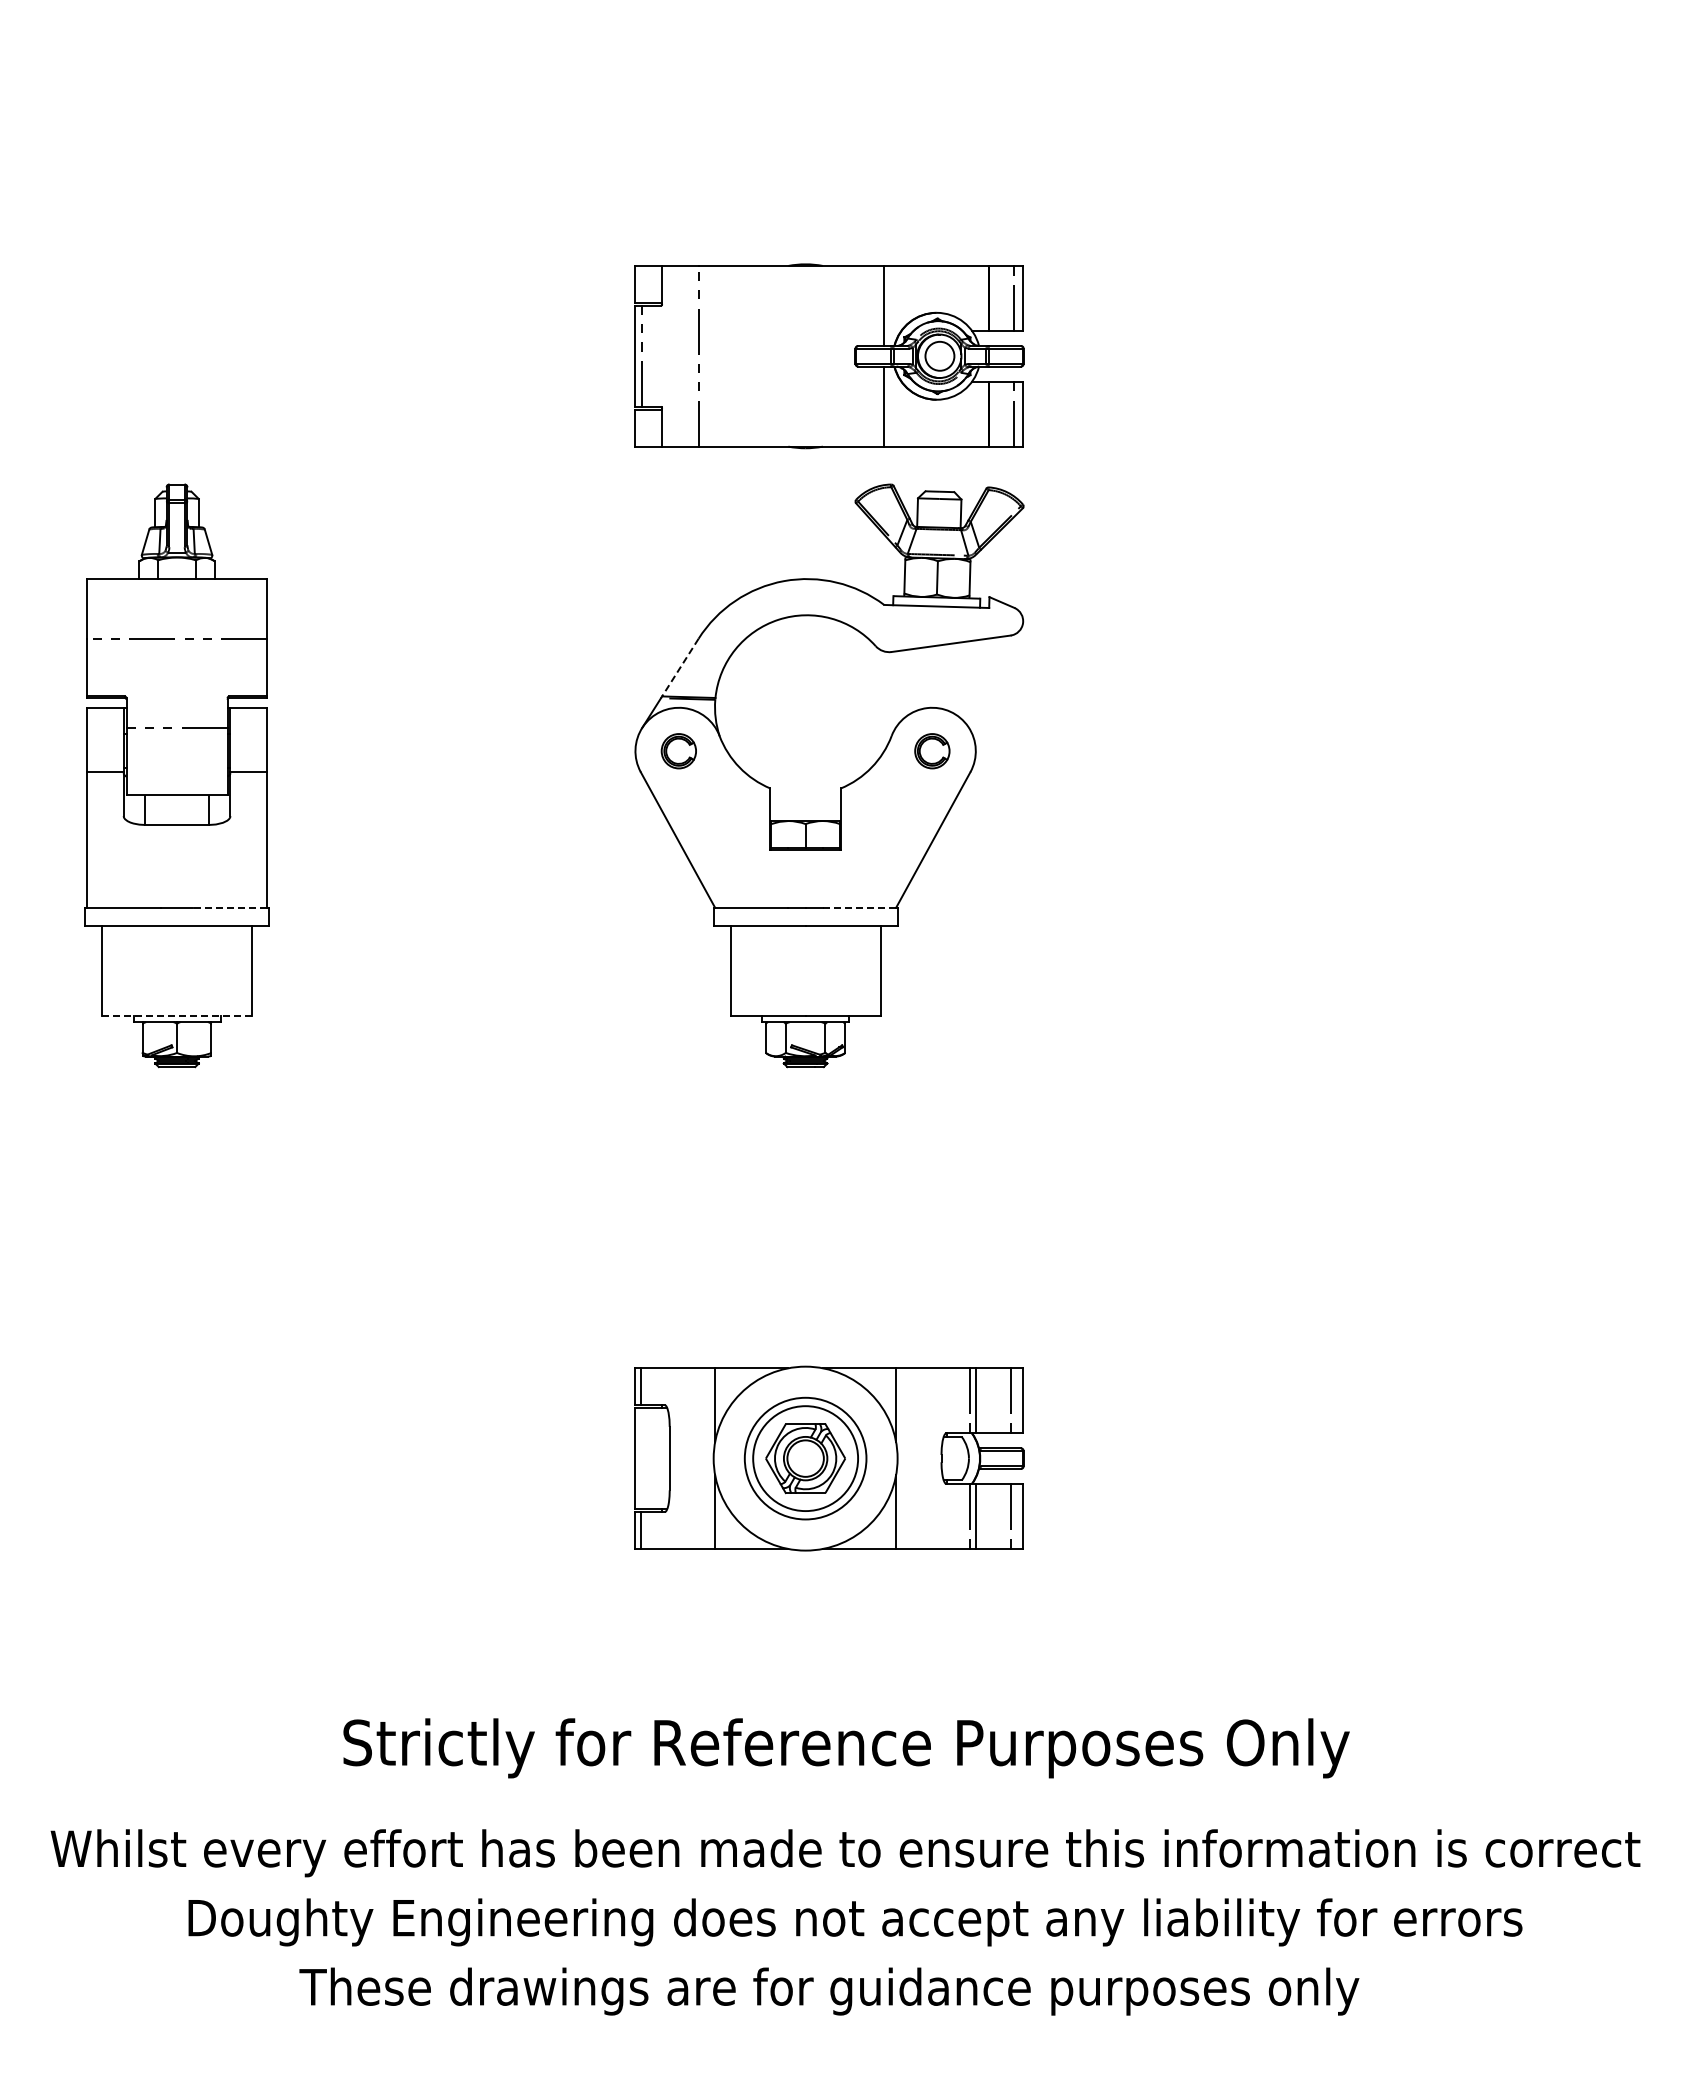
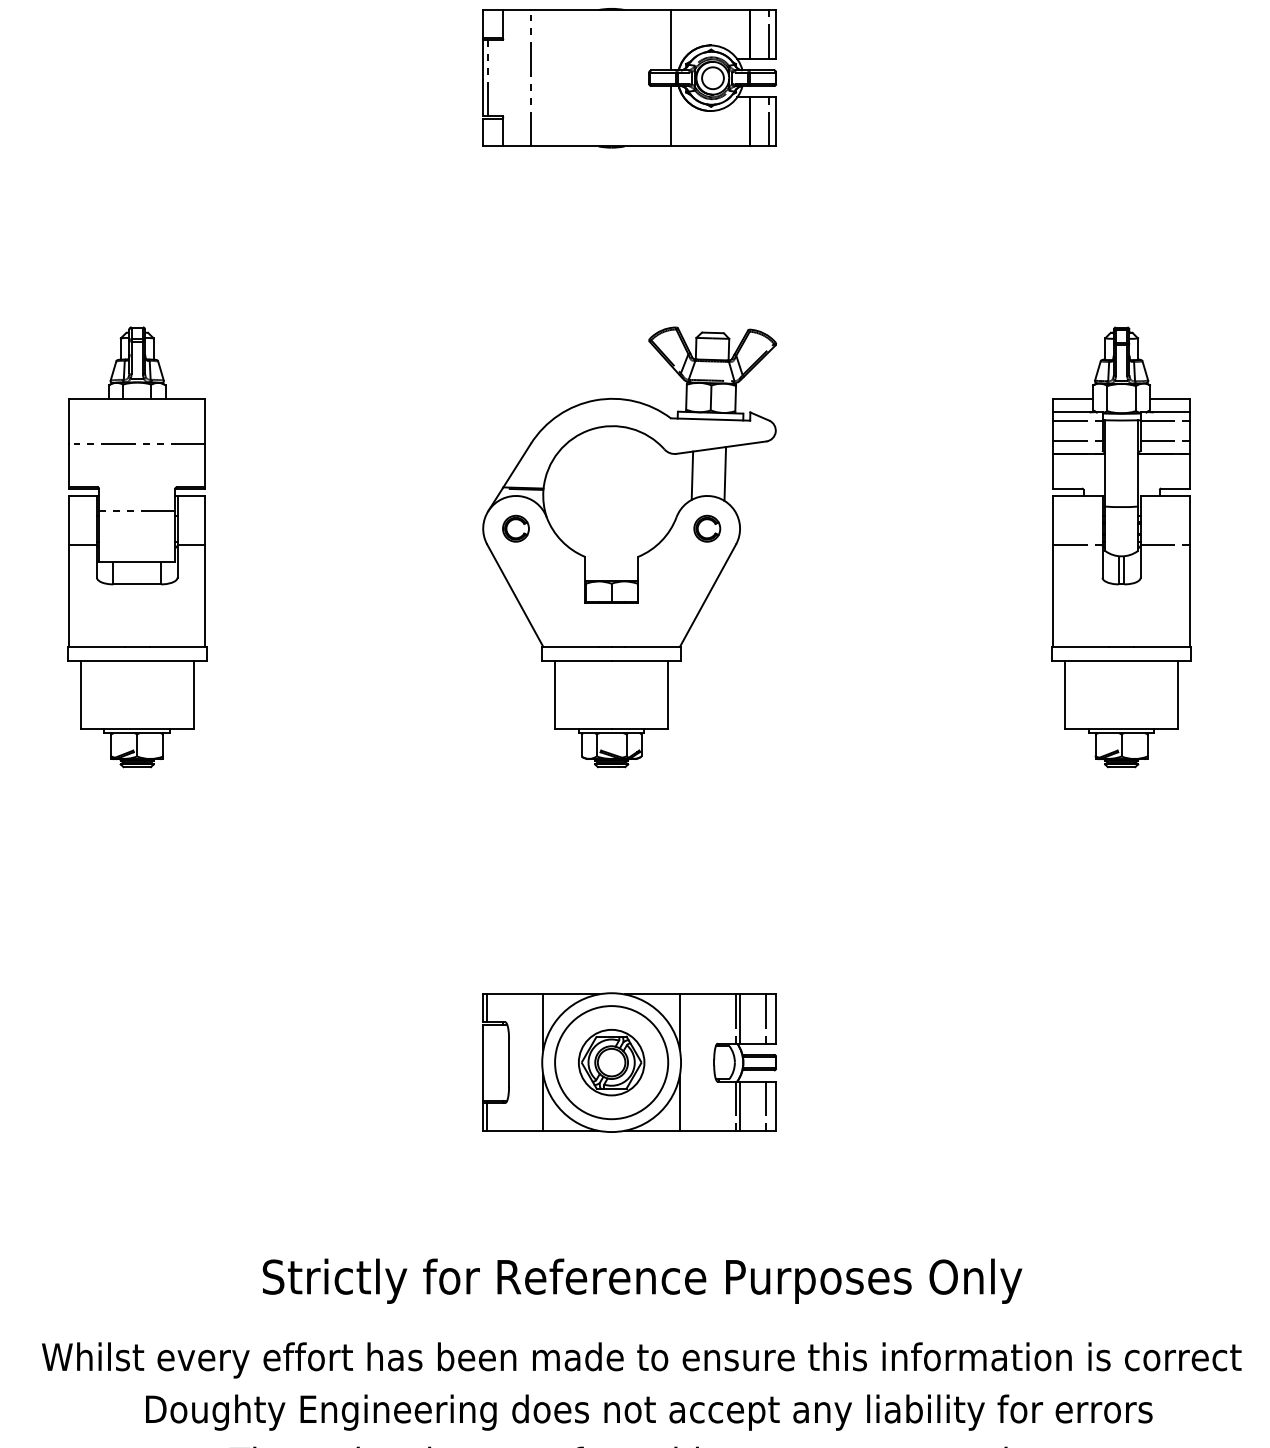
part: (829, 356) -> (629, 78), moved
line: (680, 668) -> (517, 466), dashed -> solid
line: (956, 678) -> (725, 473), added
line: (912, 681) -> (692, 476), added
part: (1480, 775) -> (1120, 547), added
line: (229, 907) -> (176, 646), dashed -> solid
line: (859, 907) -> (652, 646), dashed -> solid
line: (177, 1016) -> (137, 728), dashed -> solid
circle: (805, 1458) -> (611, 1062), size x0.71
circle: (805, 1458) -> (611, 1062), size x1.43

